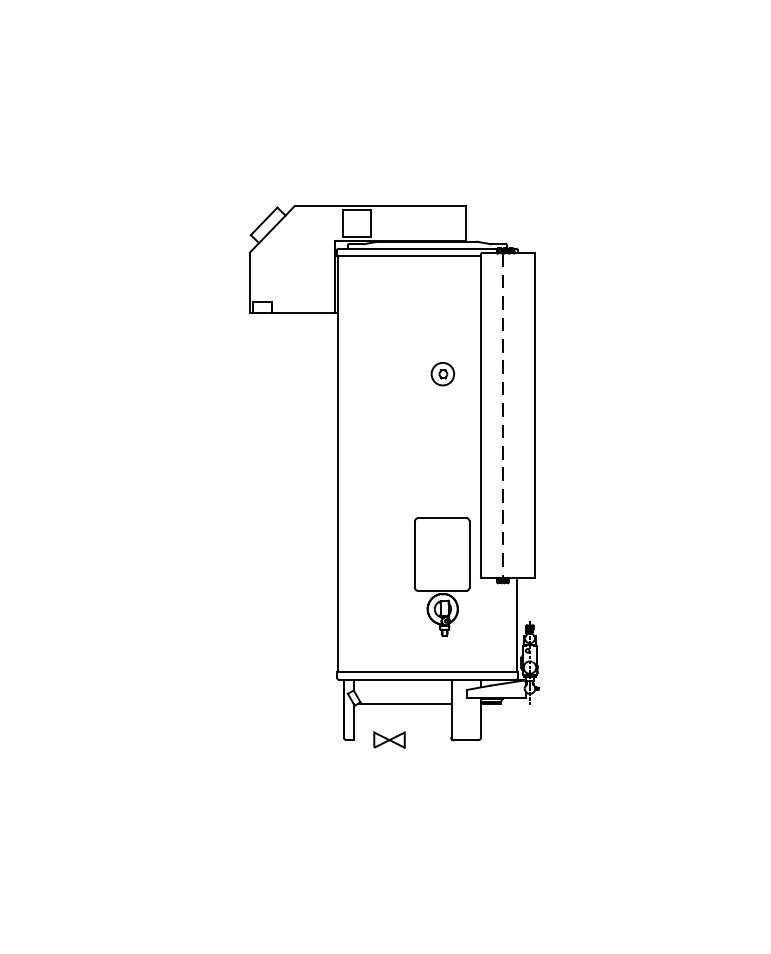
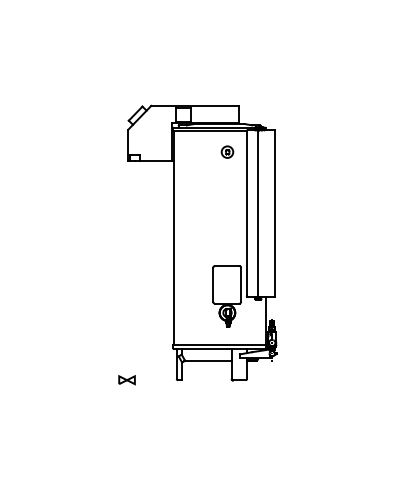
part: (442, 372) -> (227, 151), moved
line: (503, 415) -> (258, 213), dashed -> solid
part: (388, 740) -> (126, 380), moved

